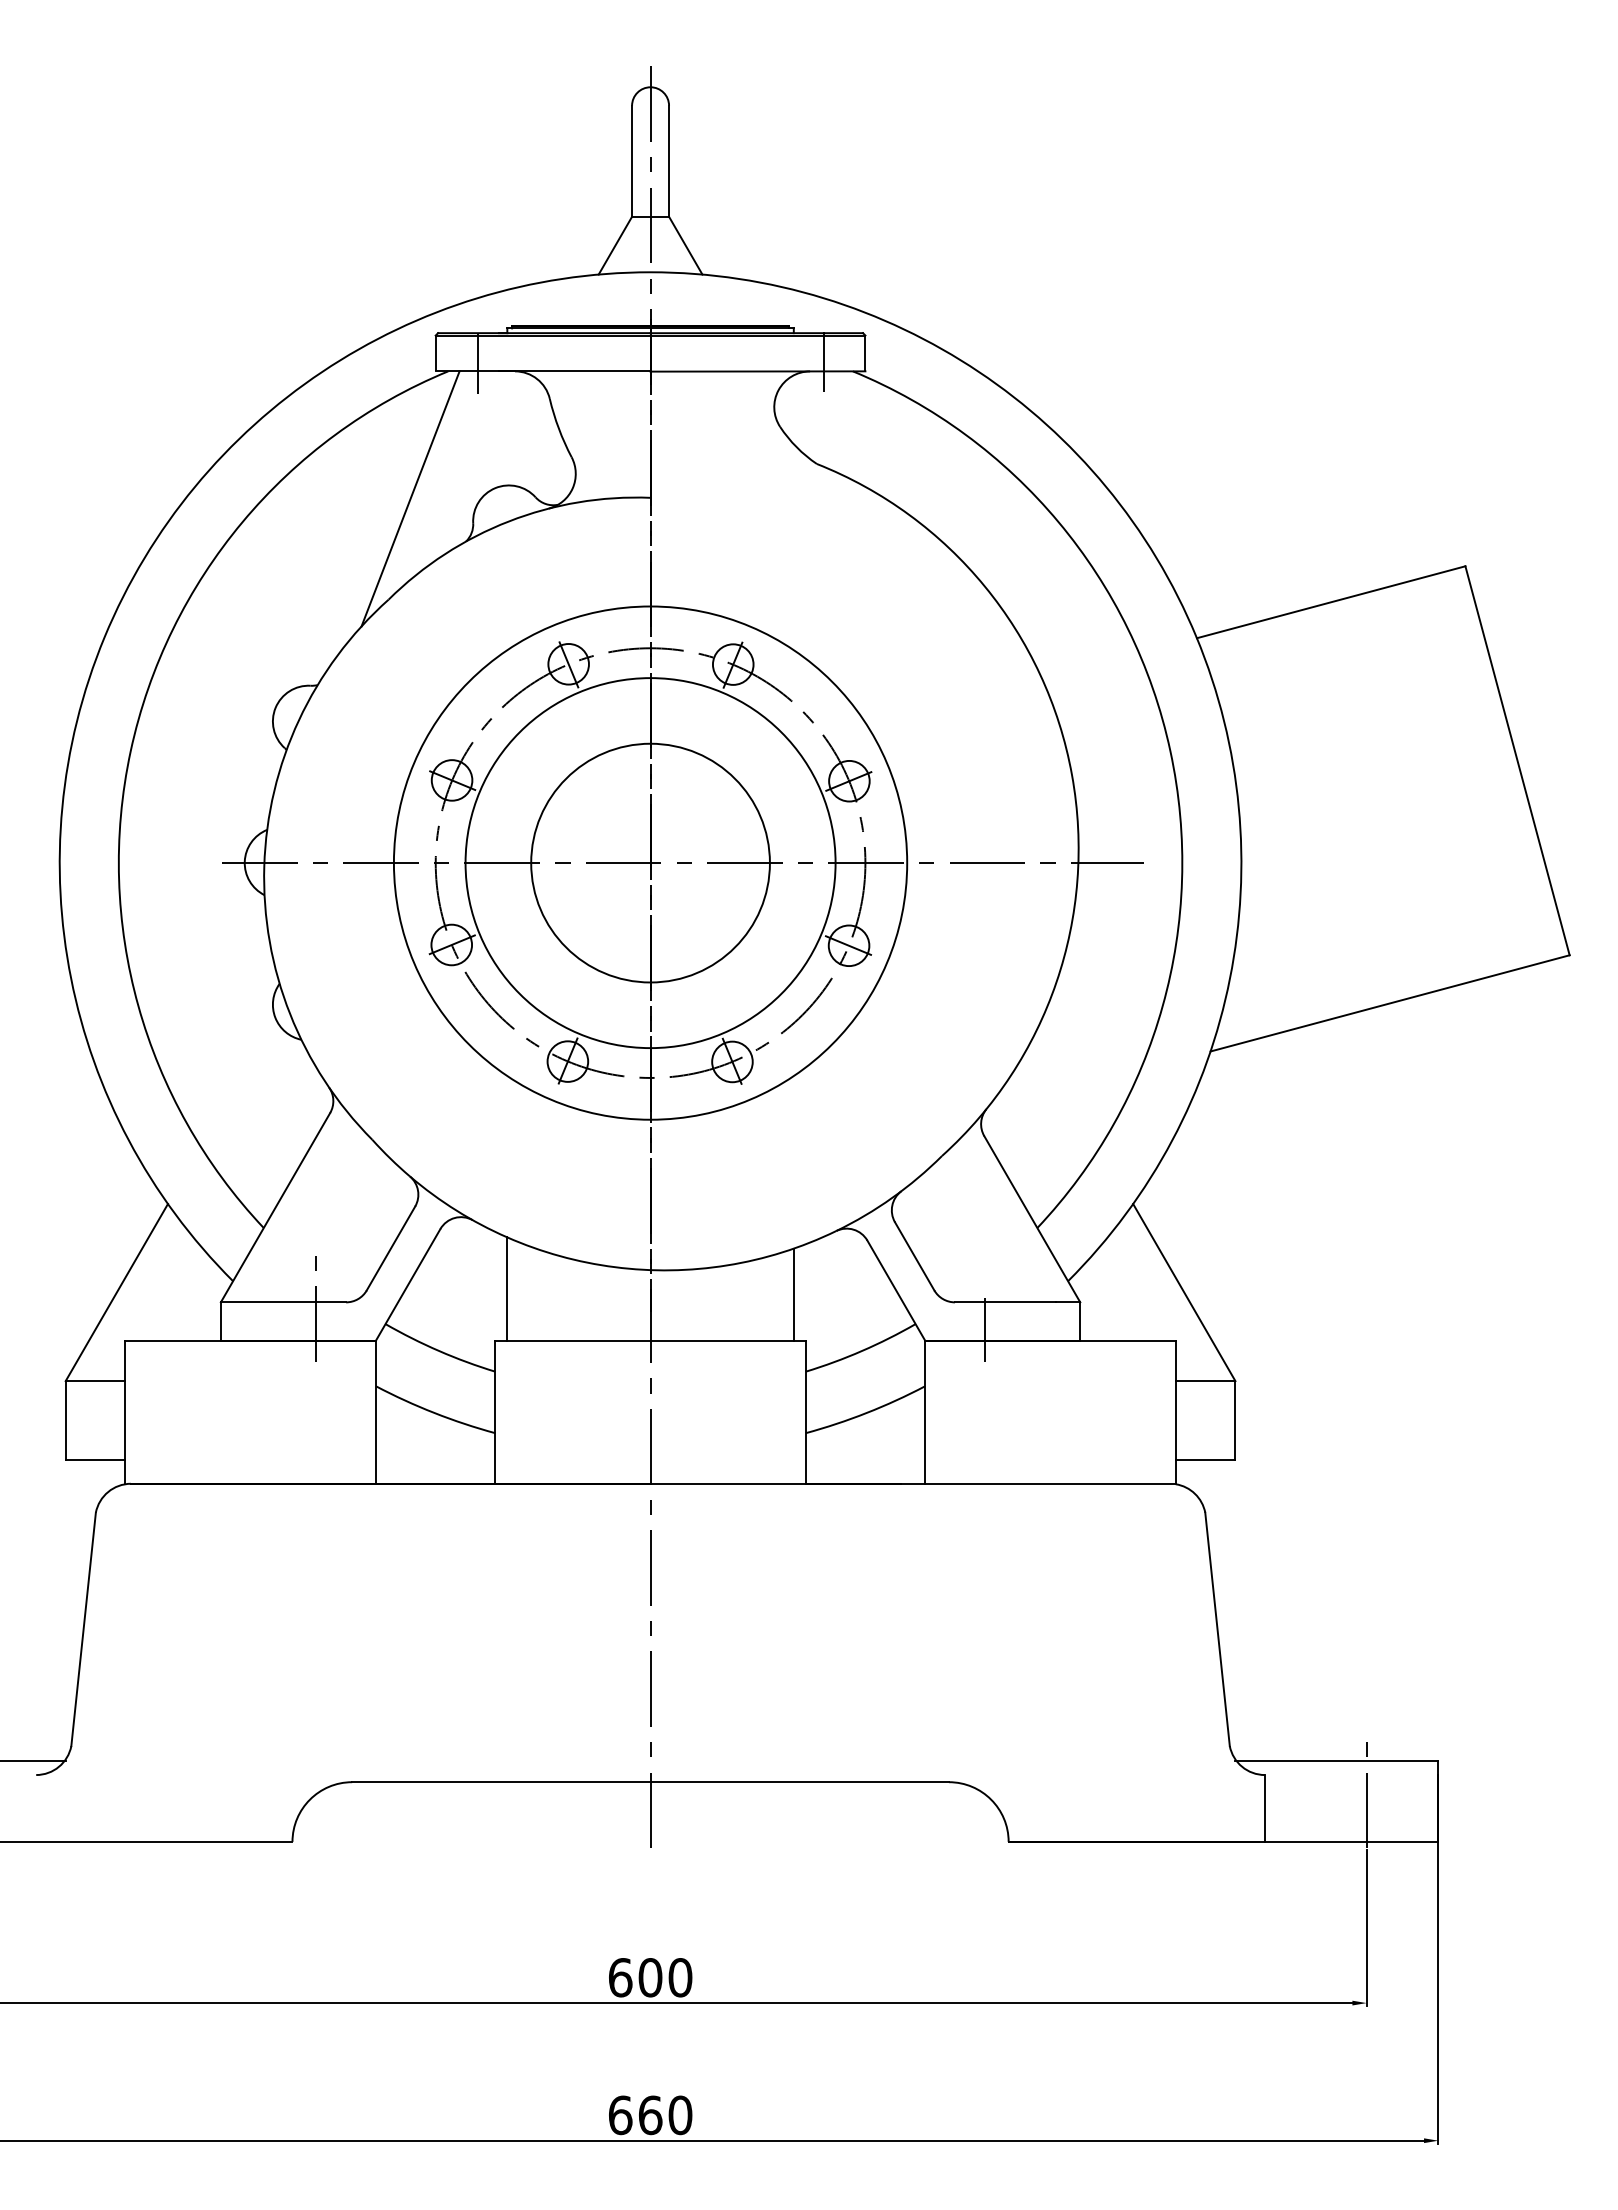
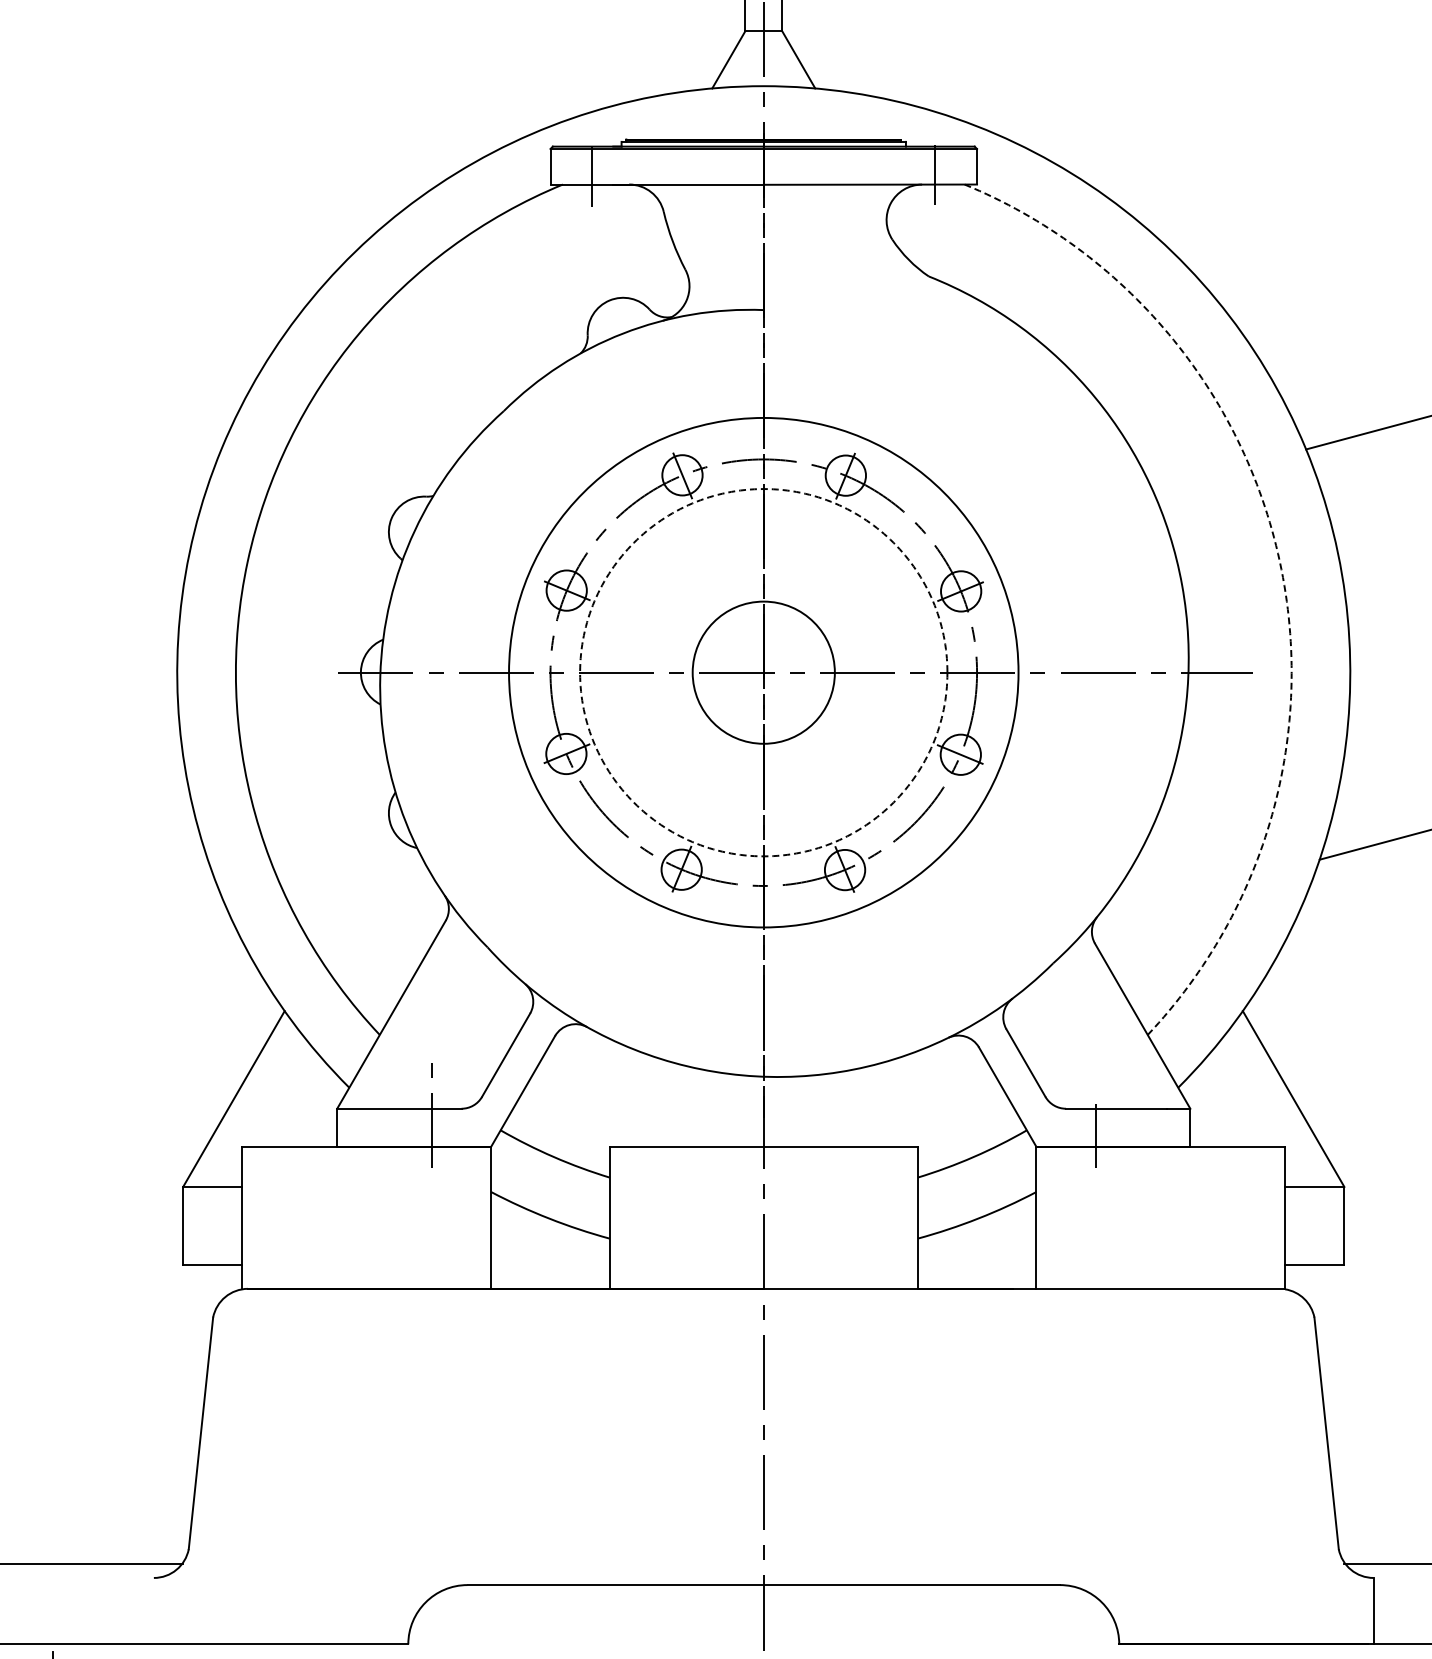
line: (410, 498) -> (525, 310), removed
arc: (1170, 751) -> (1279, 561), solid -> dashed
circle: (650, 862) -> (763, 672), size x0.6
circle: (650, 863) -> (763, 673), solid -> dashed
line: (507, 1288) -> (621, 1094), removed
line: (793, 1294) -> (905, 1100), removed

